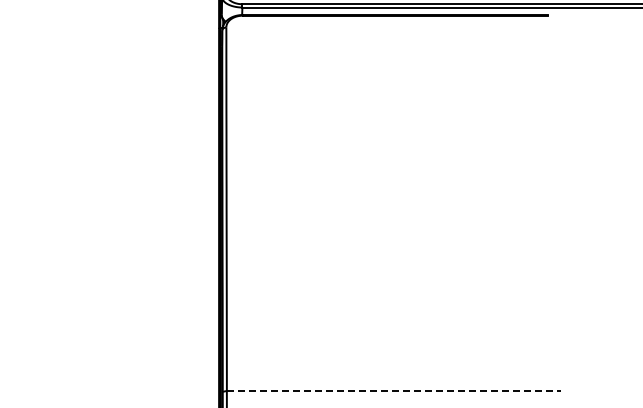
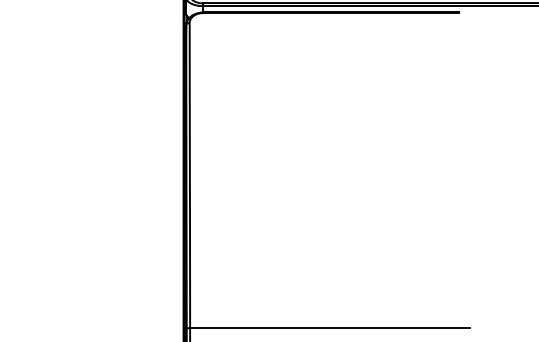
line: (393, 391) -> (329, 328), dashed -> solid

